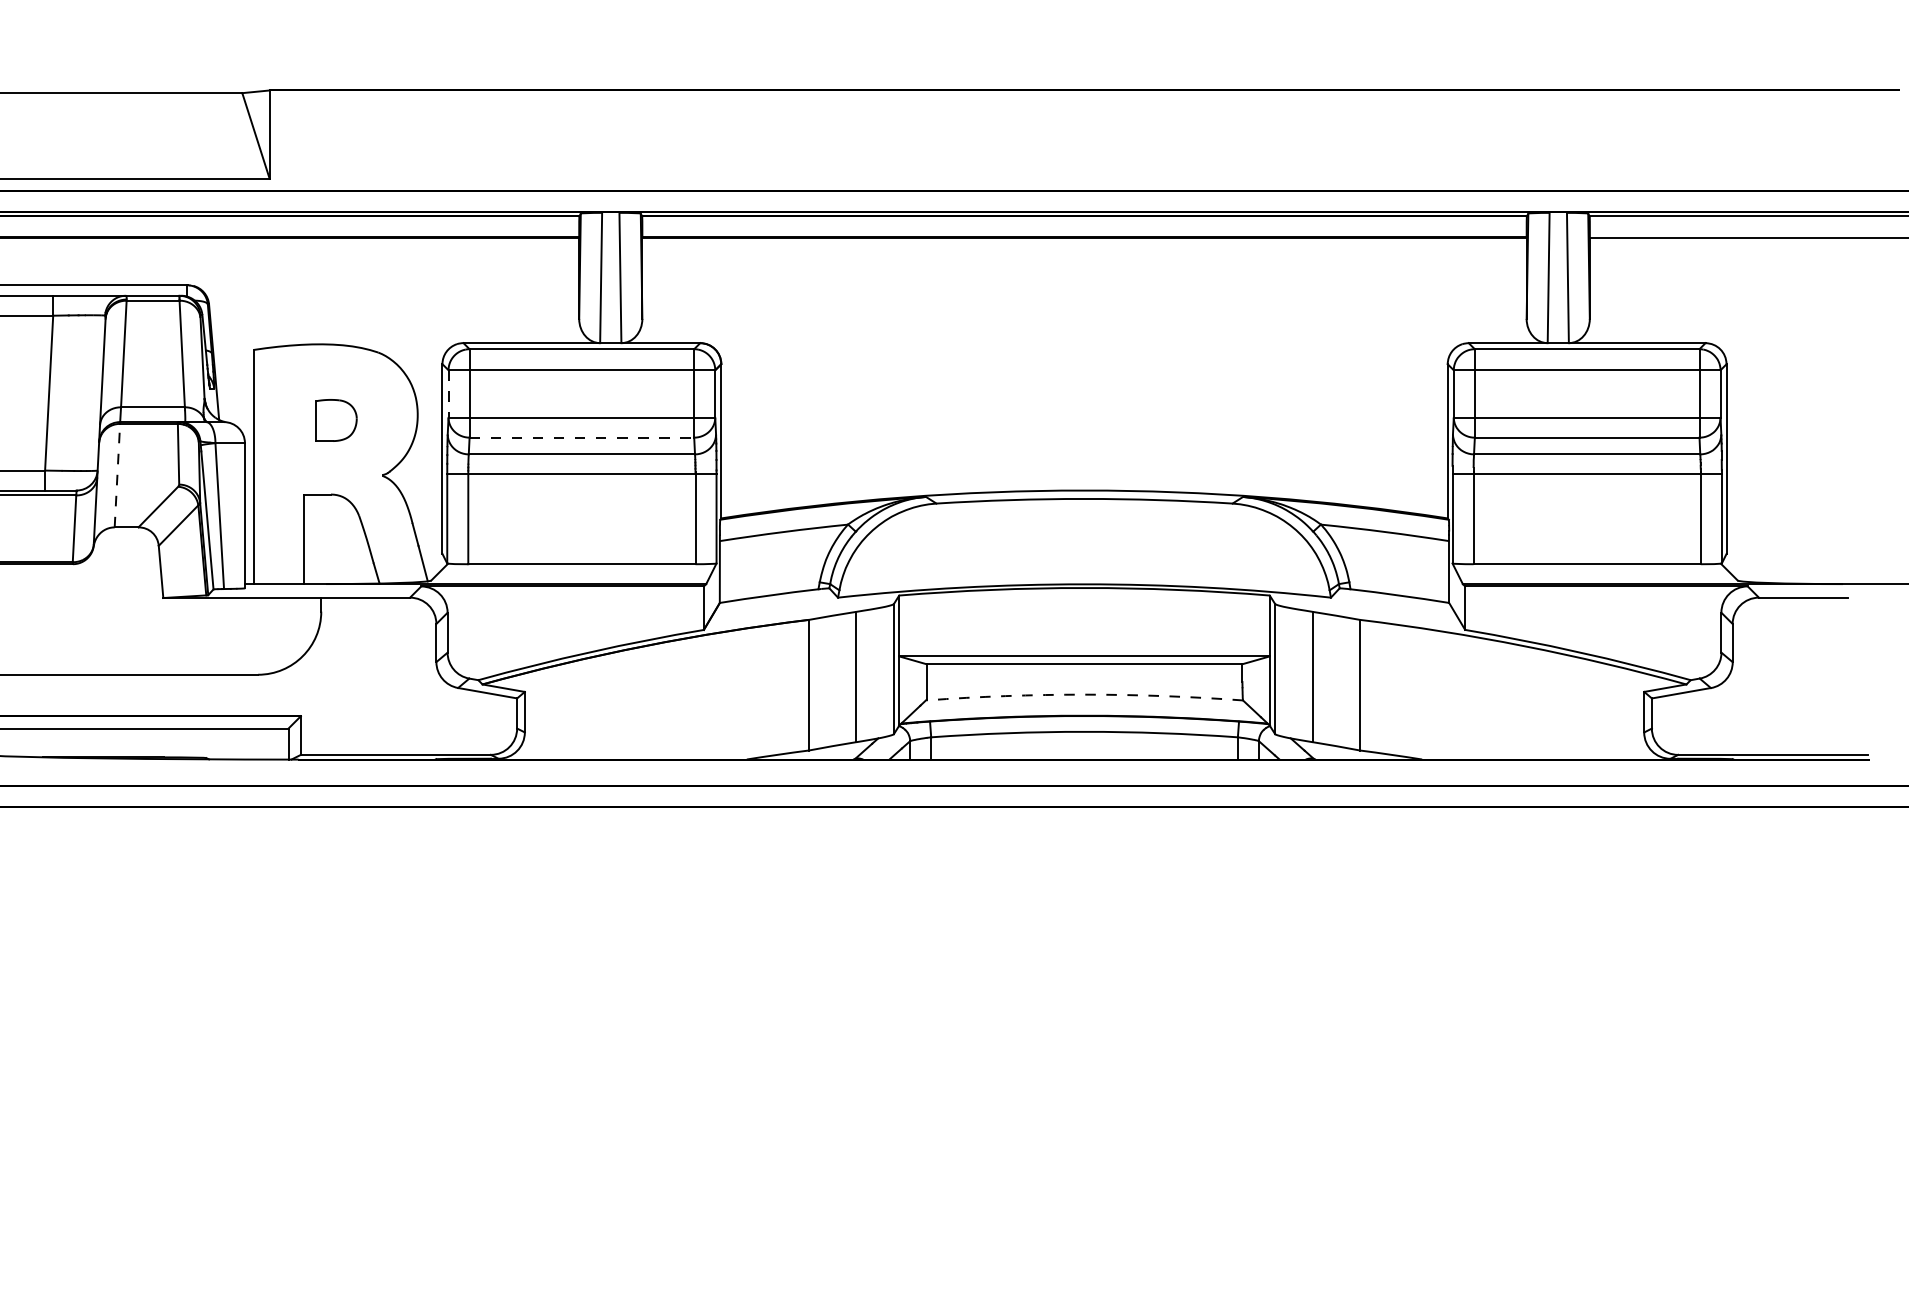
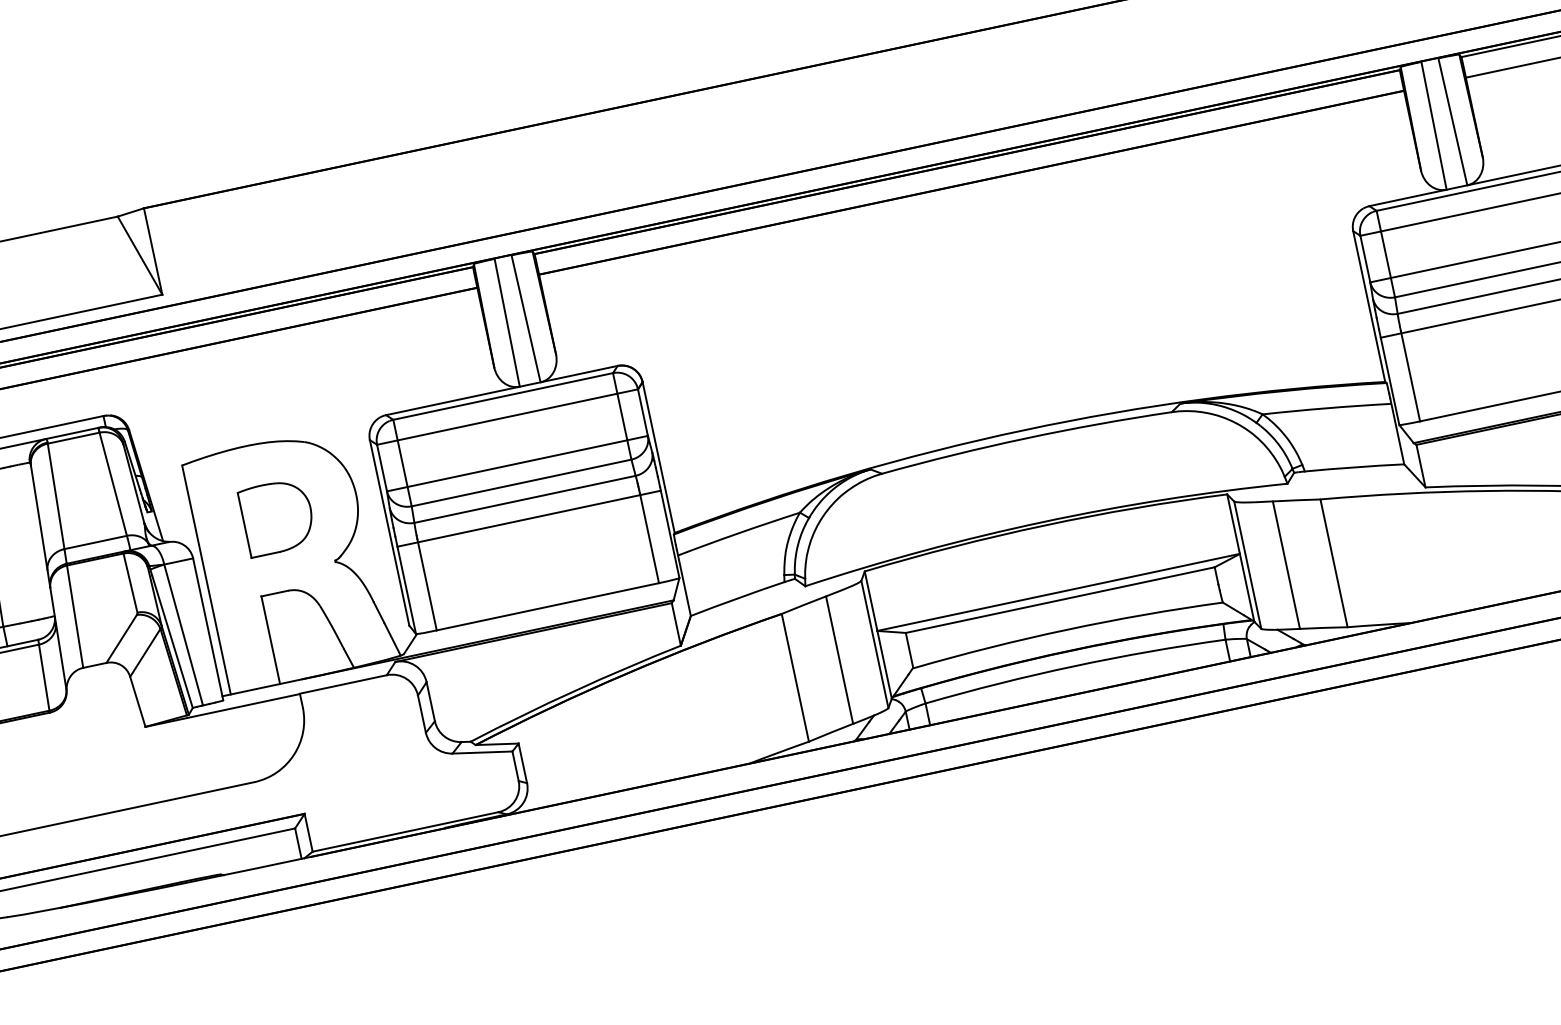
line: (448, 394) -> (382, 468), dashed -> solid
part: (336, 420) -> (277, 517), size x1.67
line: (582, 437) -> (522, 482), dashed -> solid
line: (117, 475) -> (75, 616), dashed -> solid
arc: (1084, 694) -> (1066, 629), dashed -> solid

